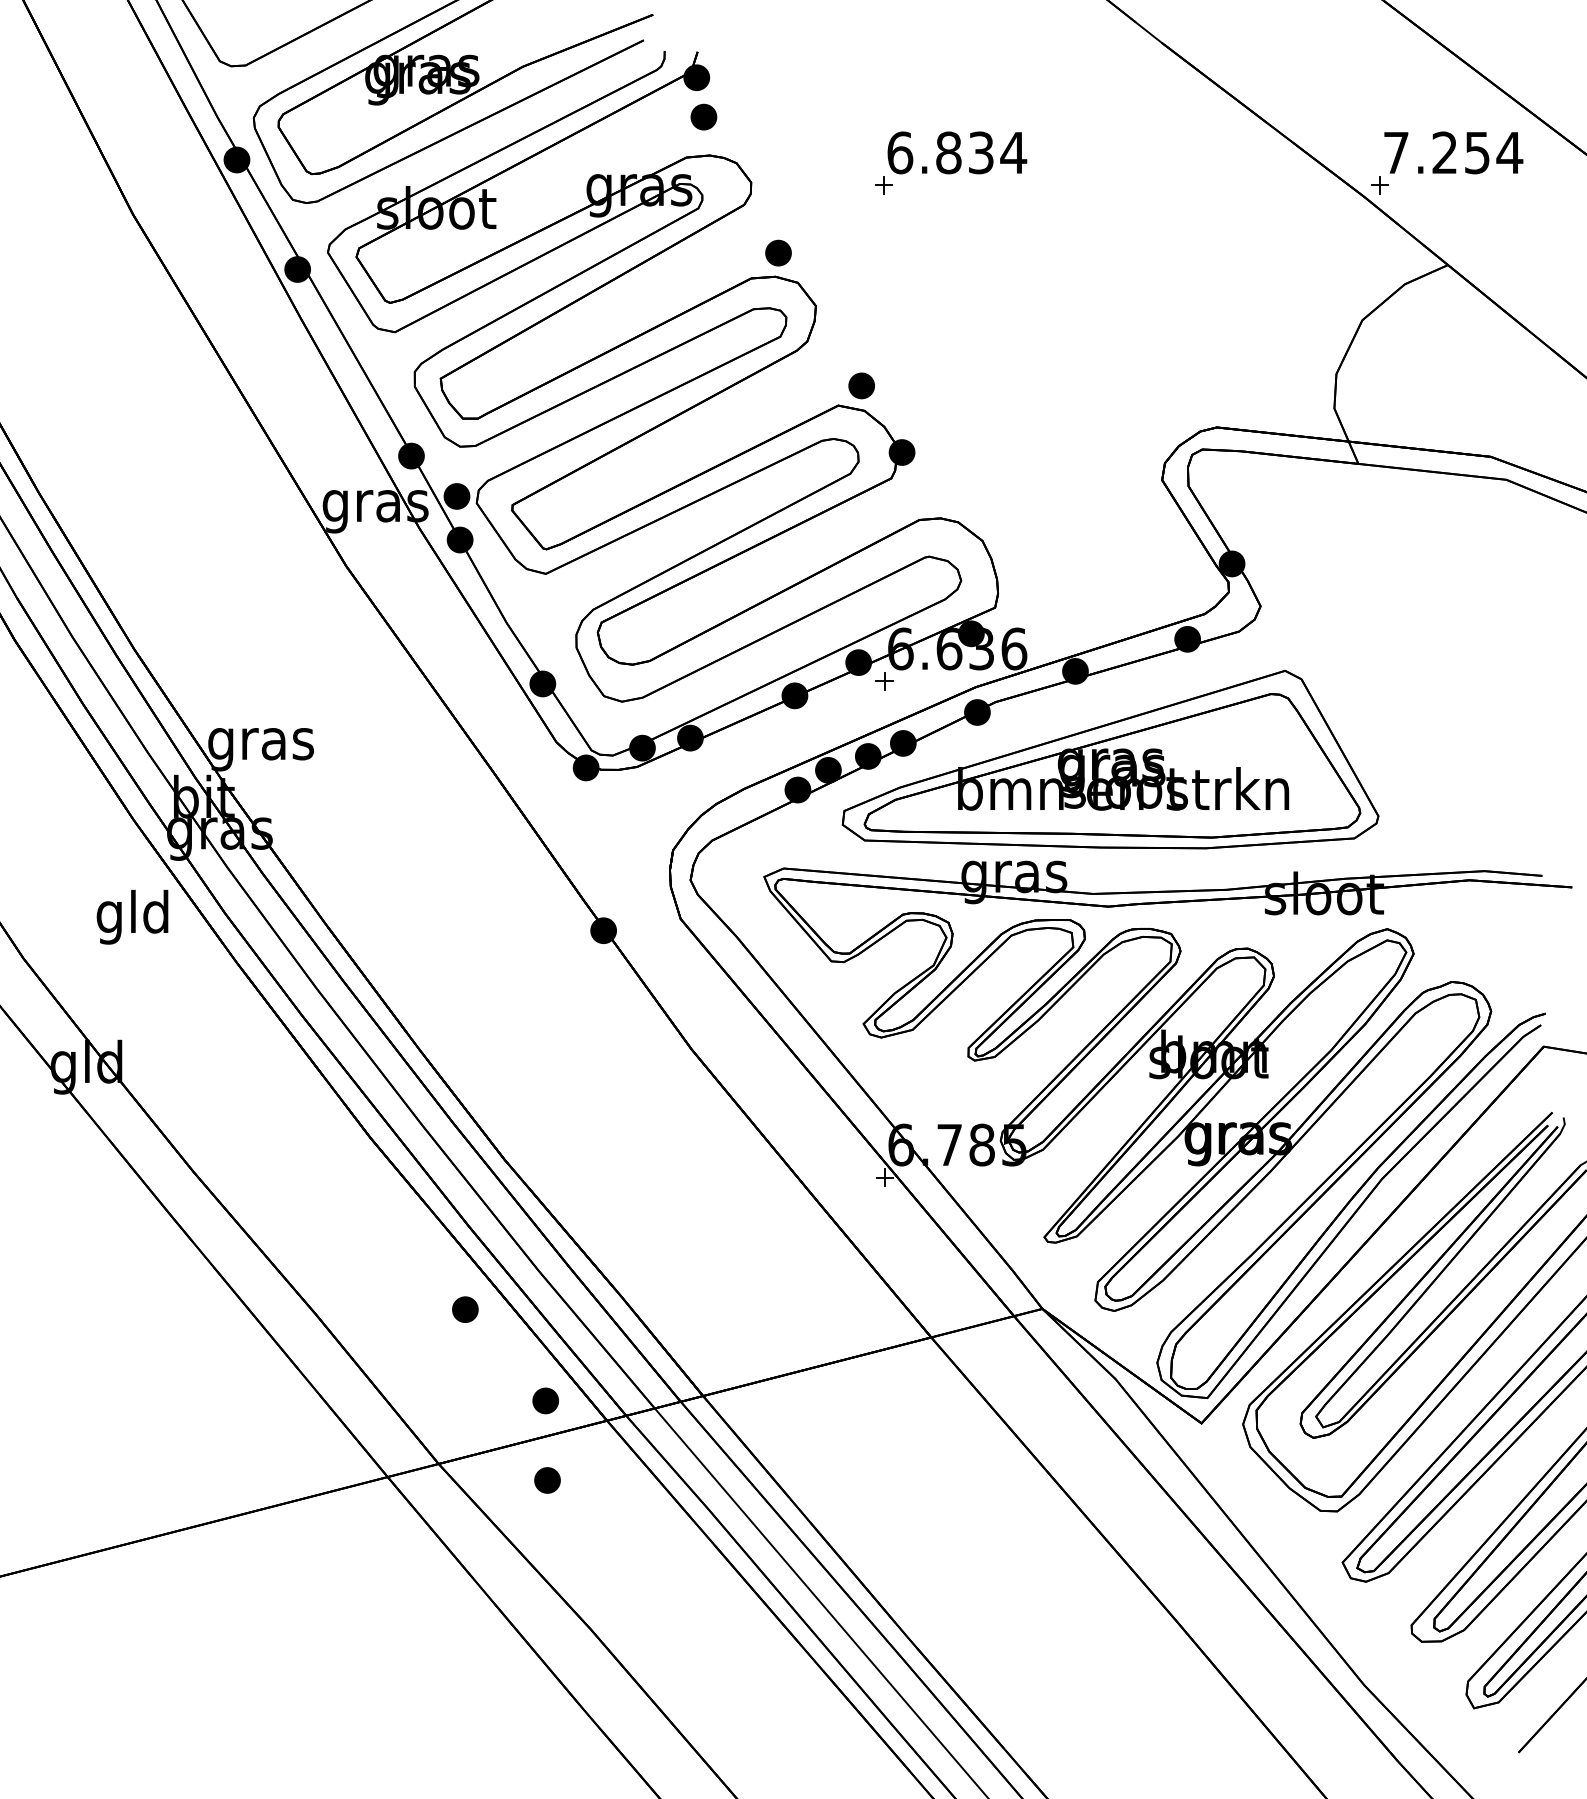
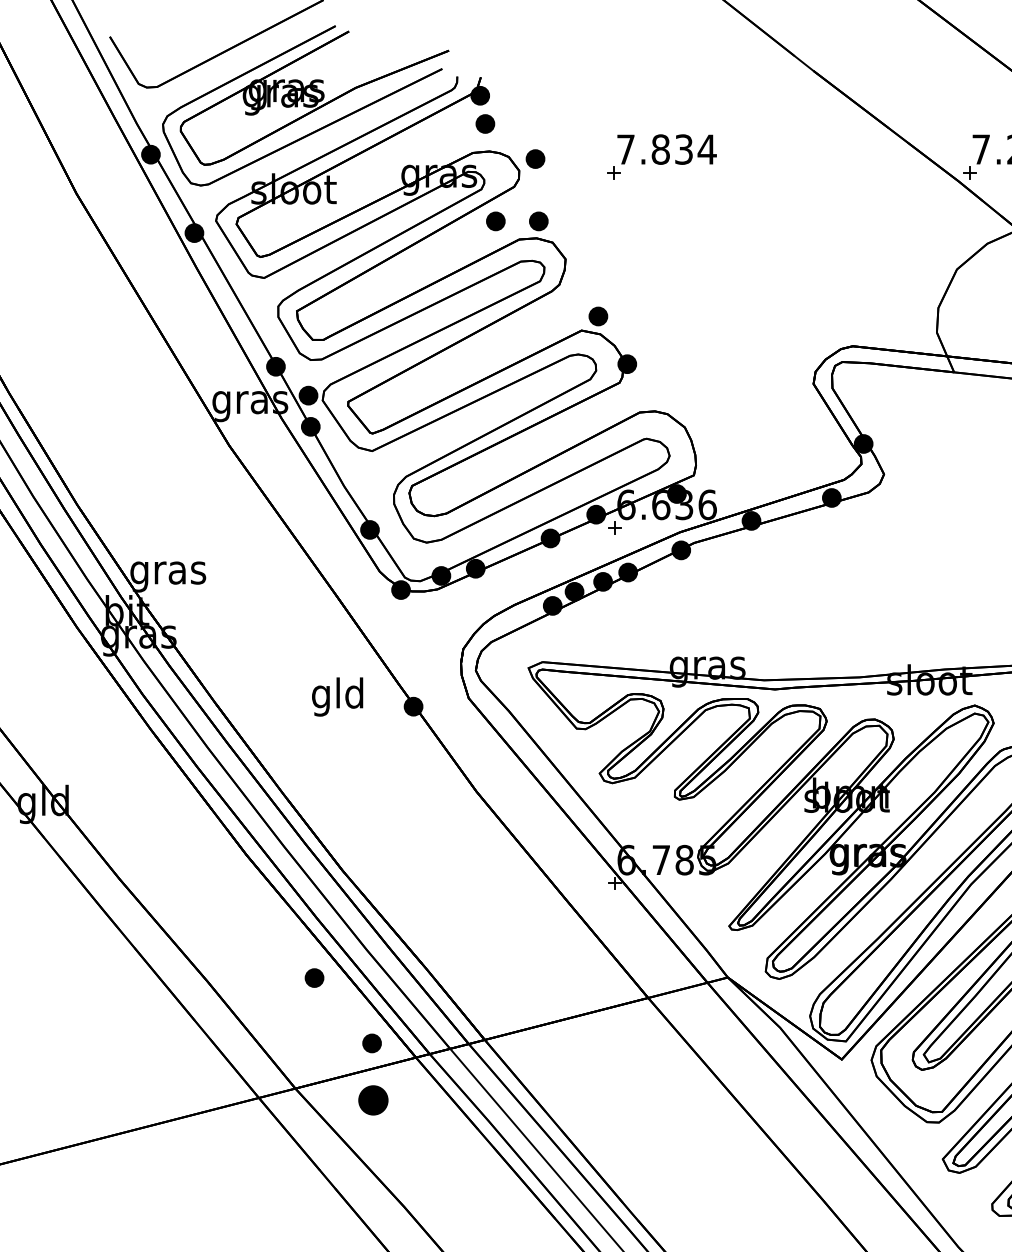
text: (900, 152) -> (626, 149), 6.834 -> 7.834
part: (773, 165) -> (535, 158), added
part: (718, 252) -> (495, 220), added
part: (1110, 759) -> (776, 584), removed
text: (132, 916) -> (337, 696), moved
part: (547, 1480) -> (373, 1100), size x1.6

